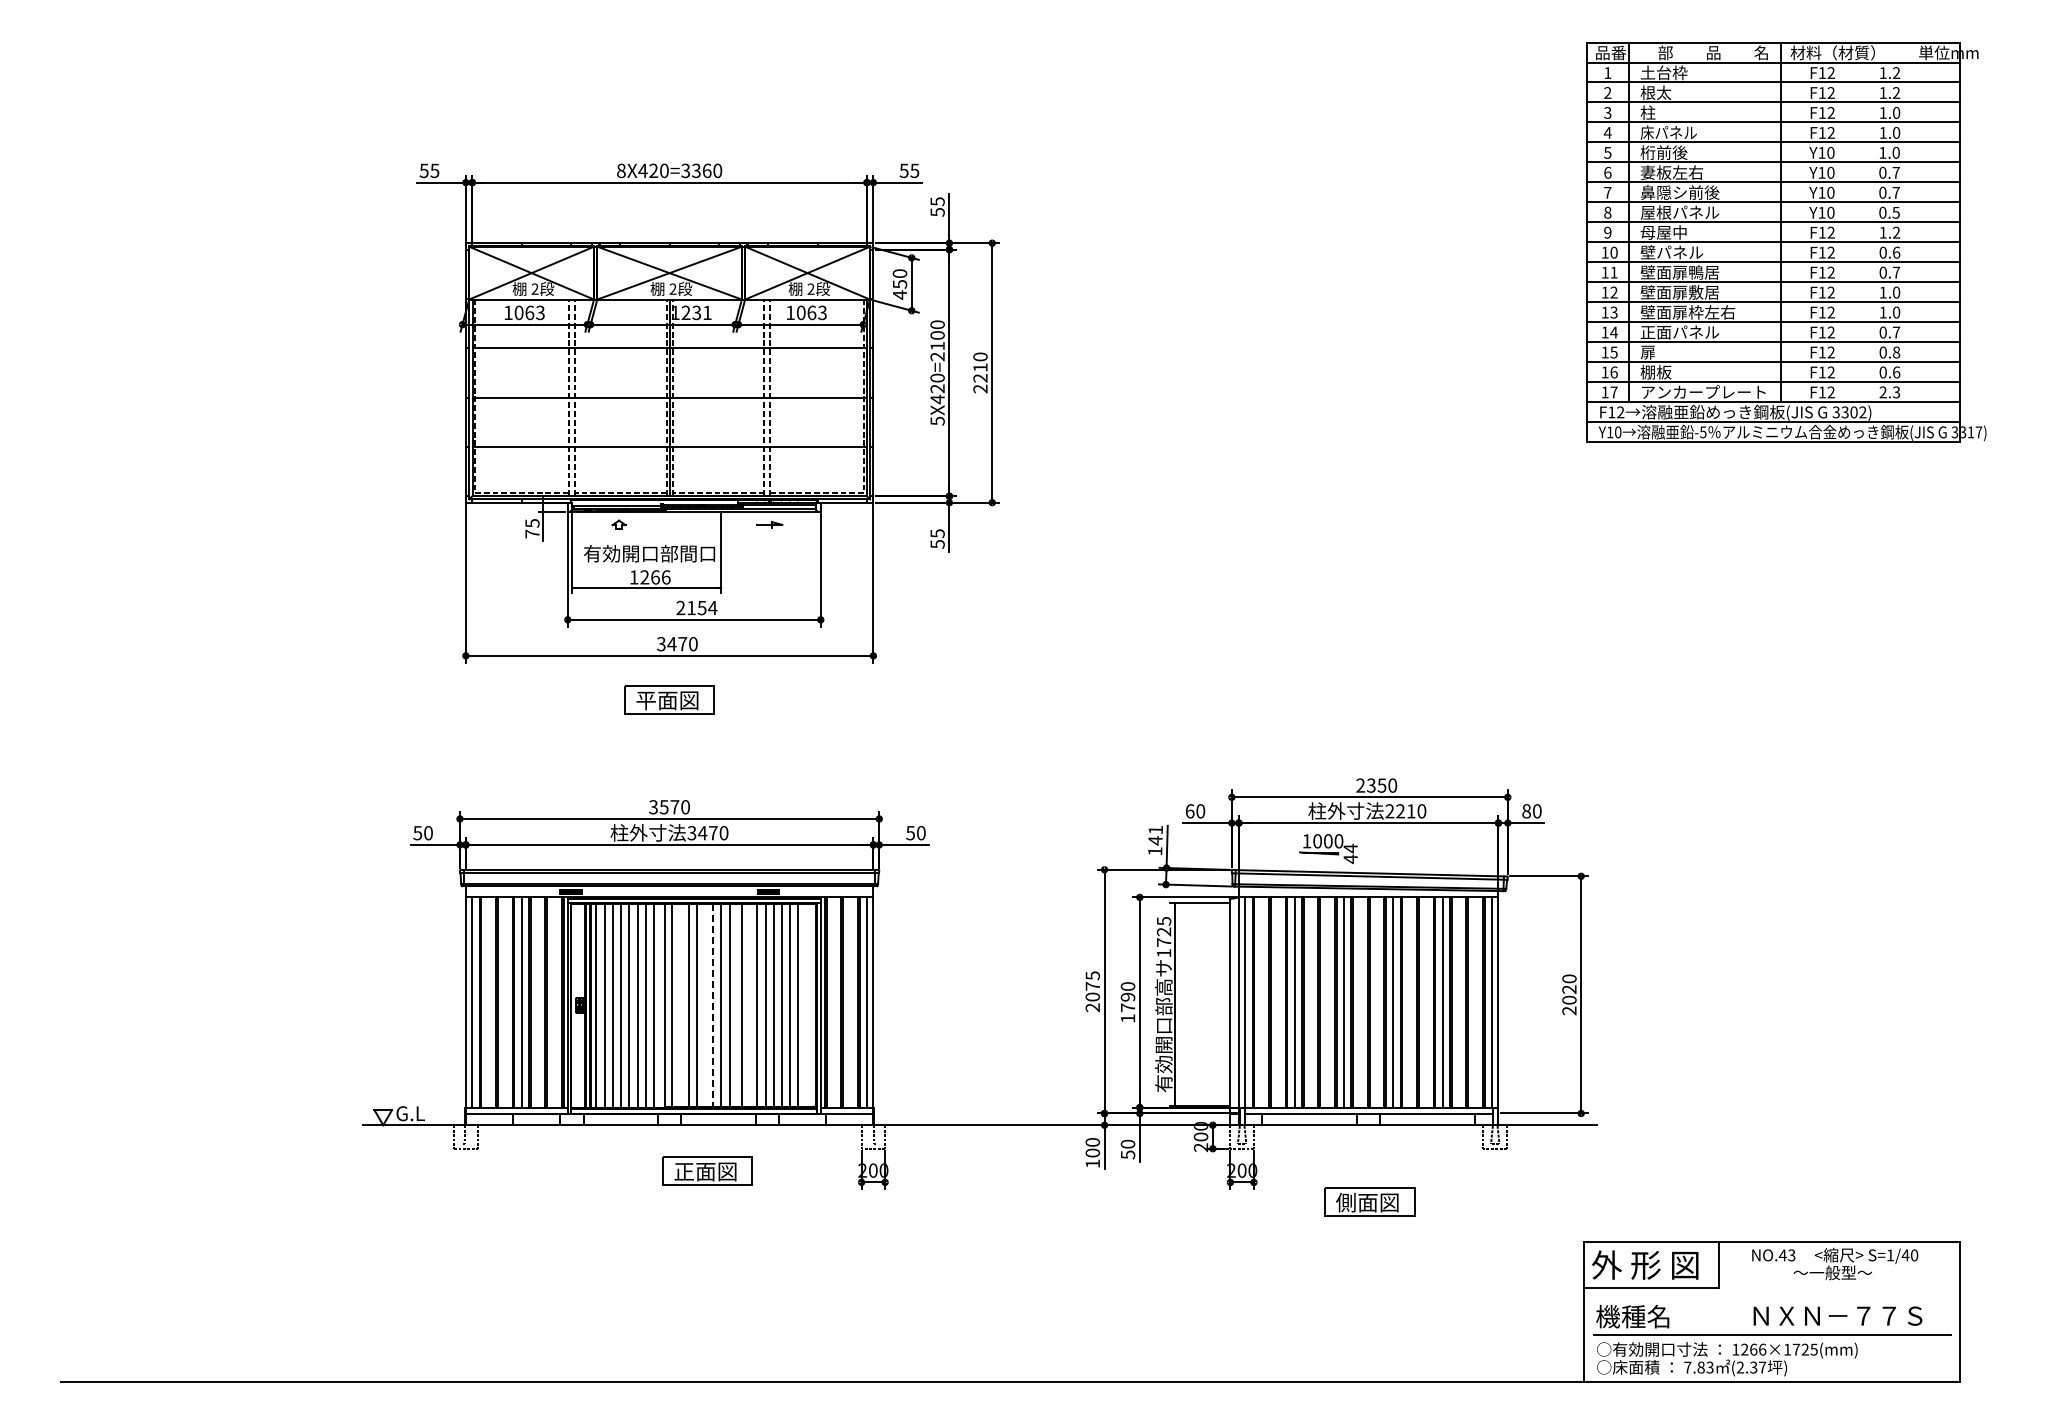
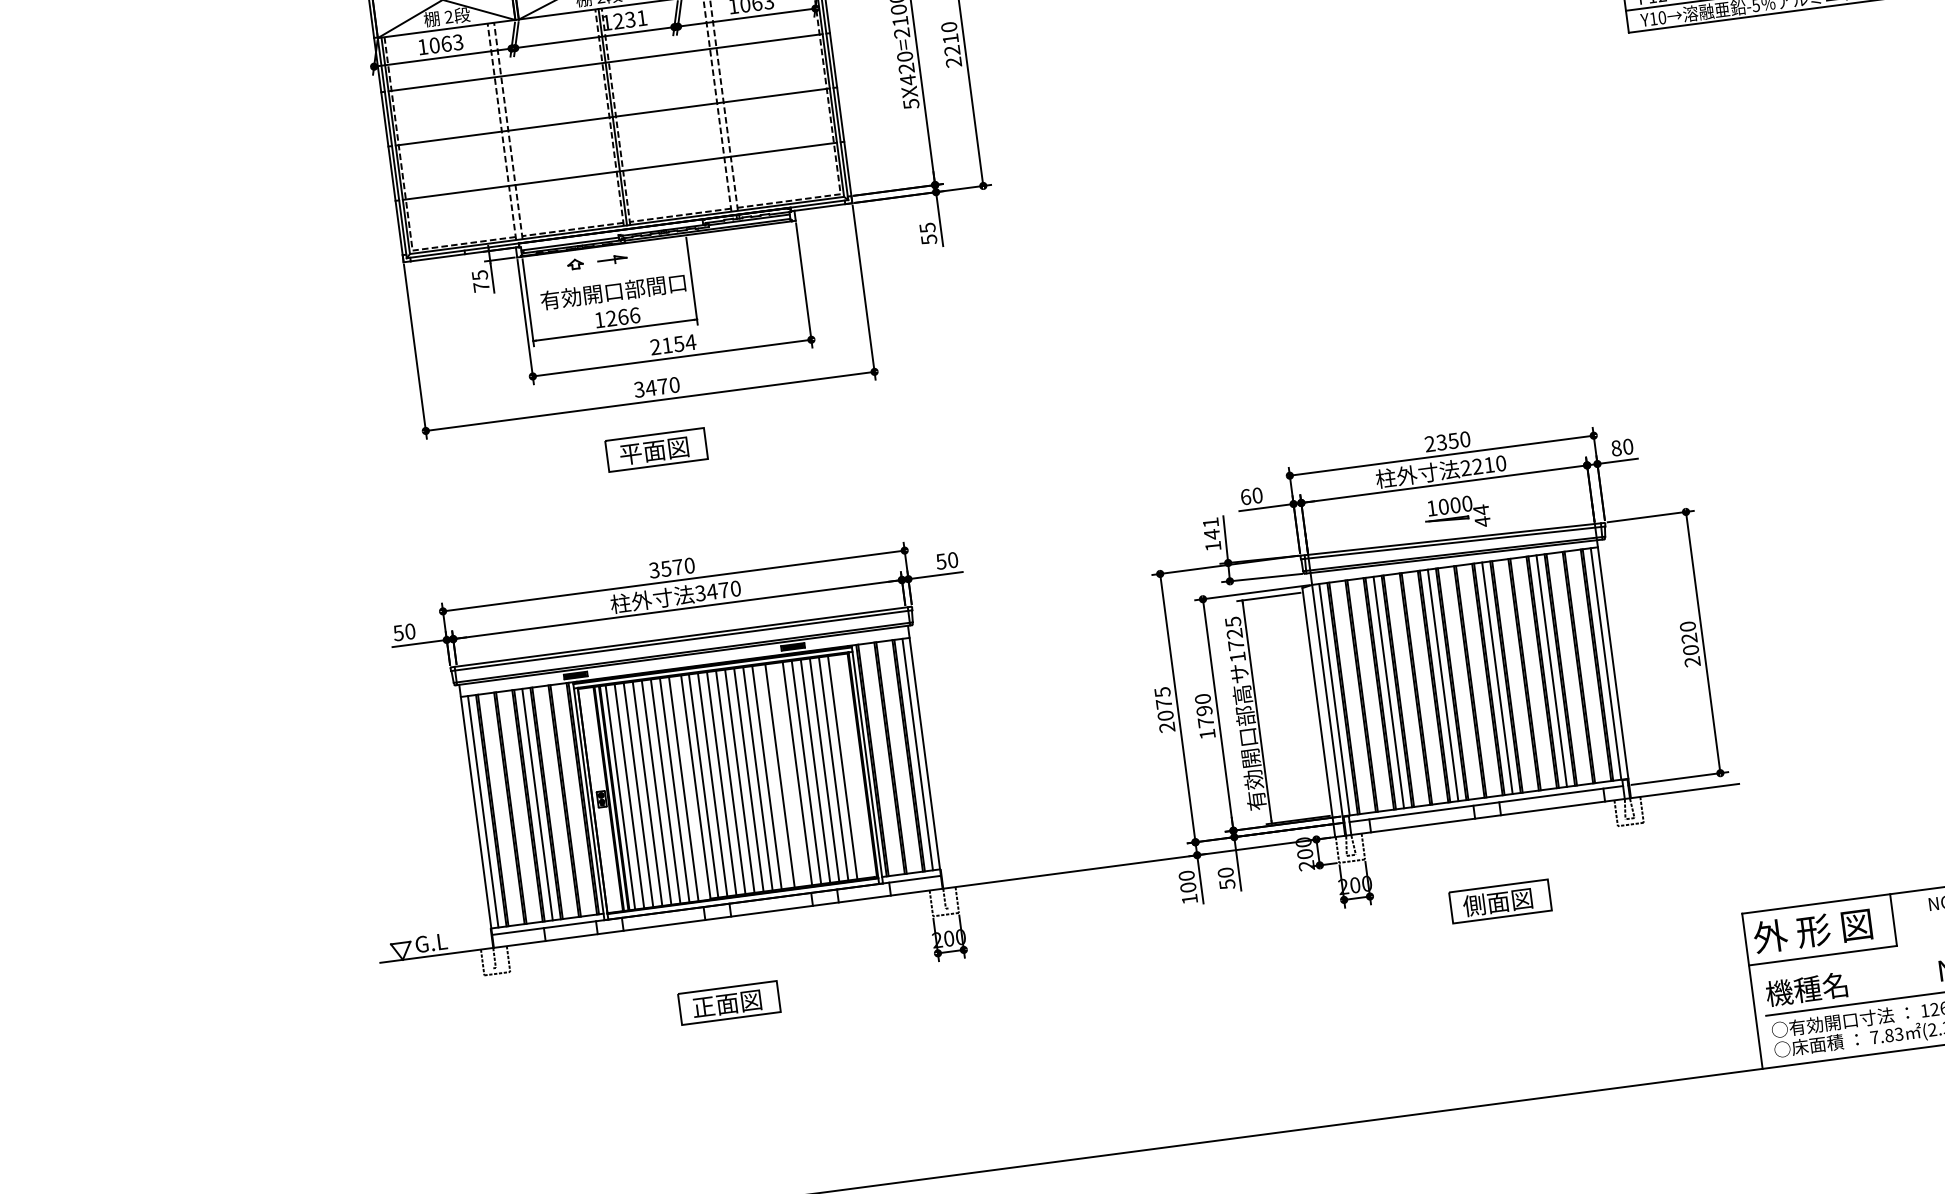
part: (769, 524) -> (612, 259), moved
part: (1328, 848) -> (1456, 513), moved
line: (680, 1005) -> (712, 784), added
line: (704, 1005) -> (739, 781), added
line: (713, 1005) -> (749, 780), dashed -> solid
part: (707, 1170) -> (729, 1002), moved

